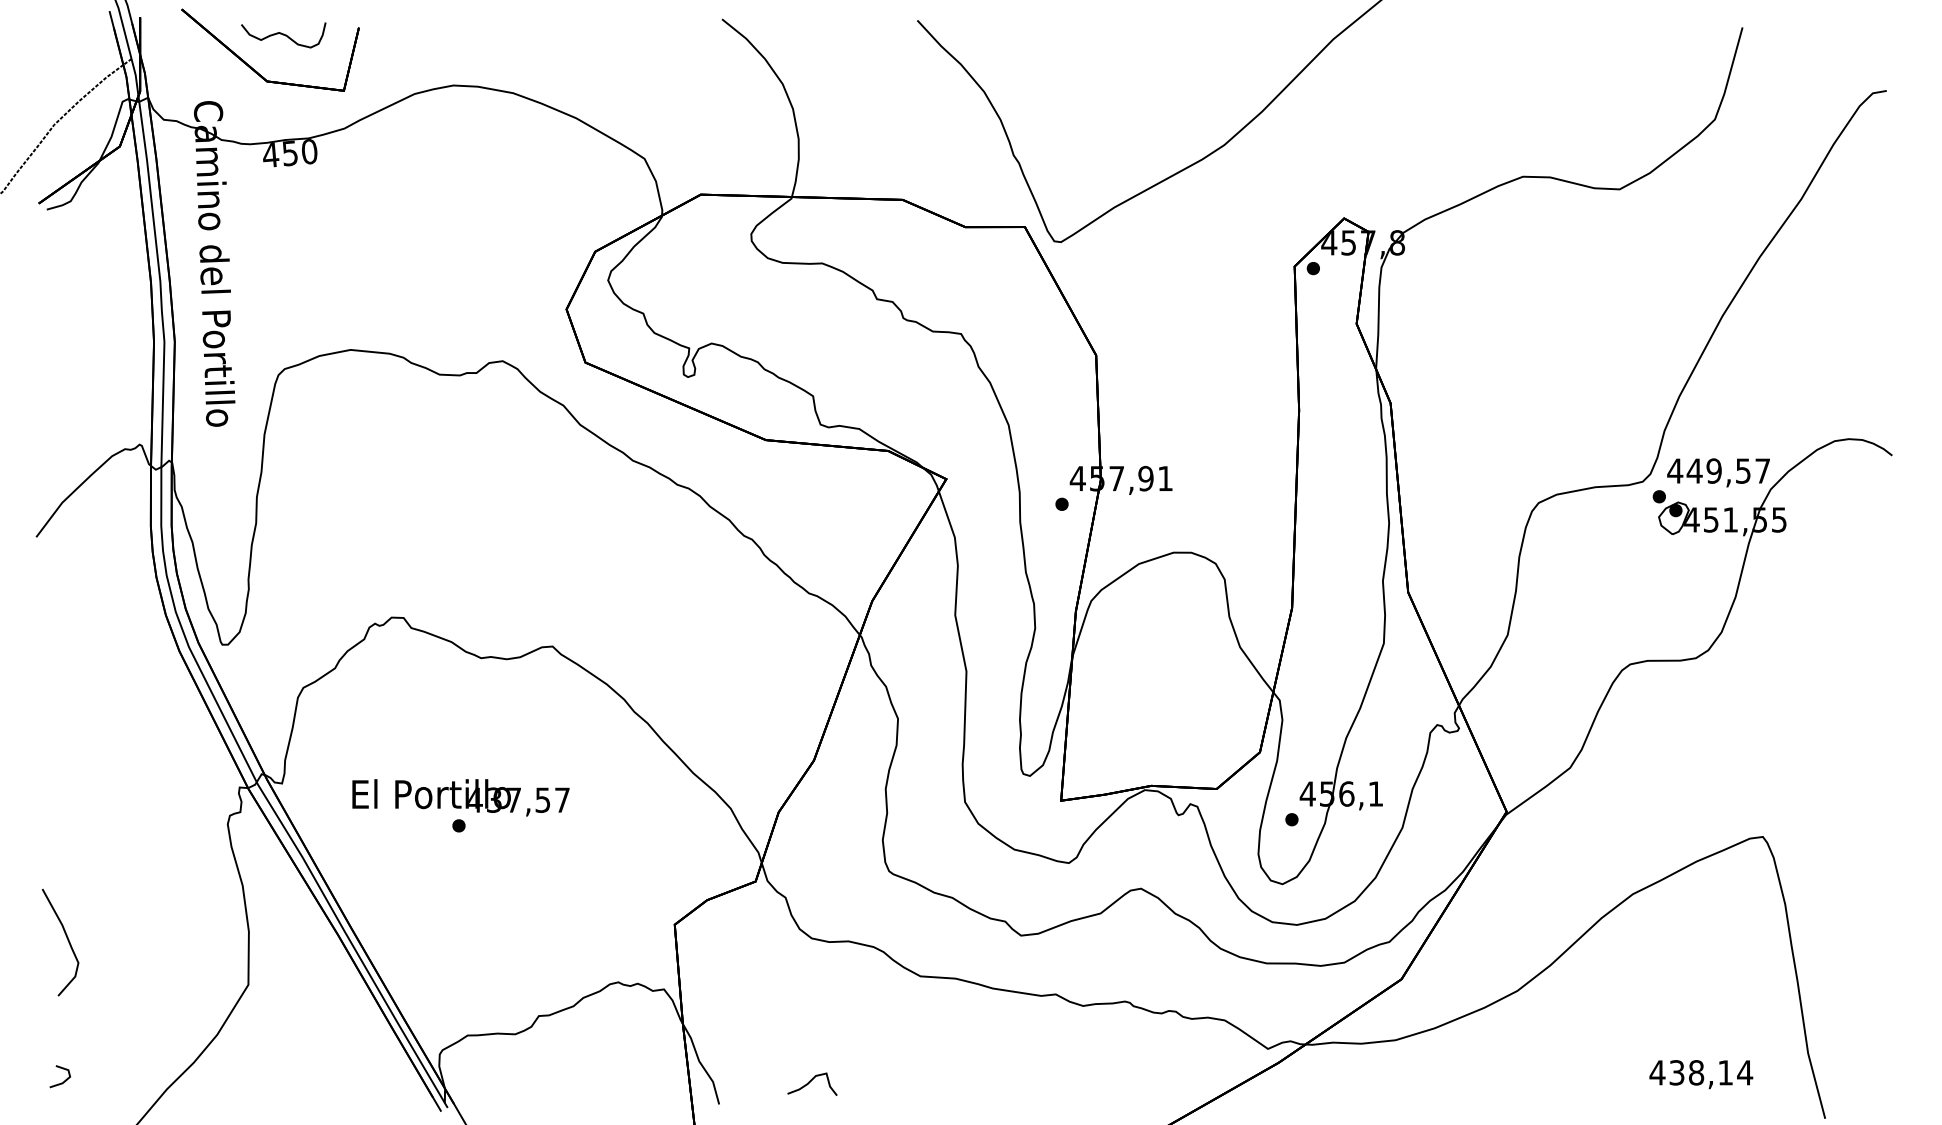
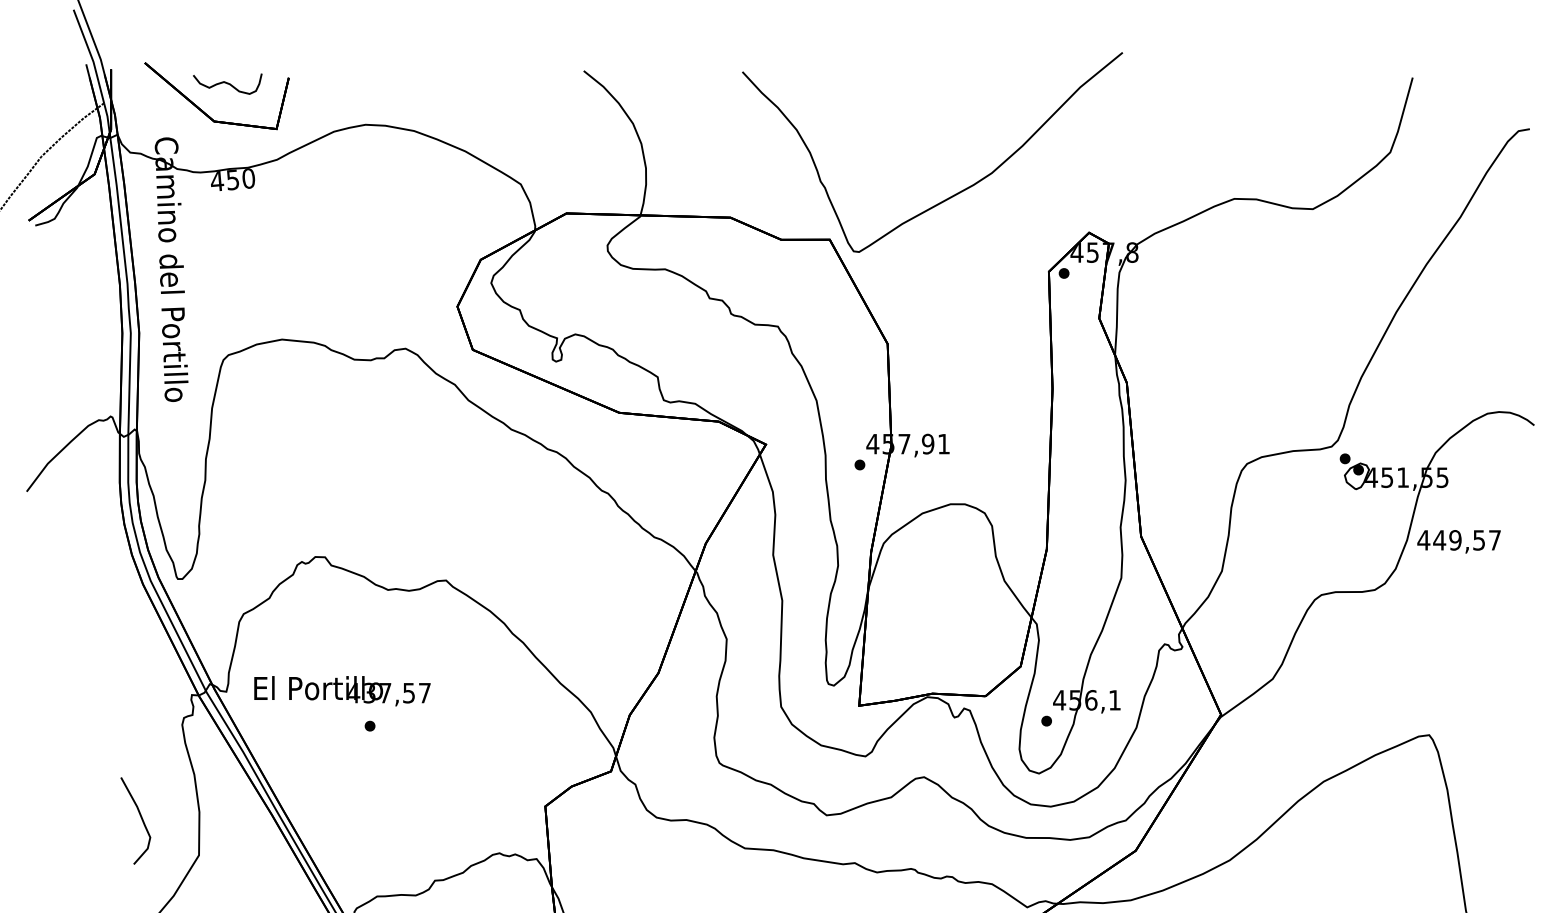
text: (1718, 472) -> (1458, 541), moved
text: (460, 797) -> (342, 690), moved
curve: (66, 938) -> (140, 817), moved

